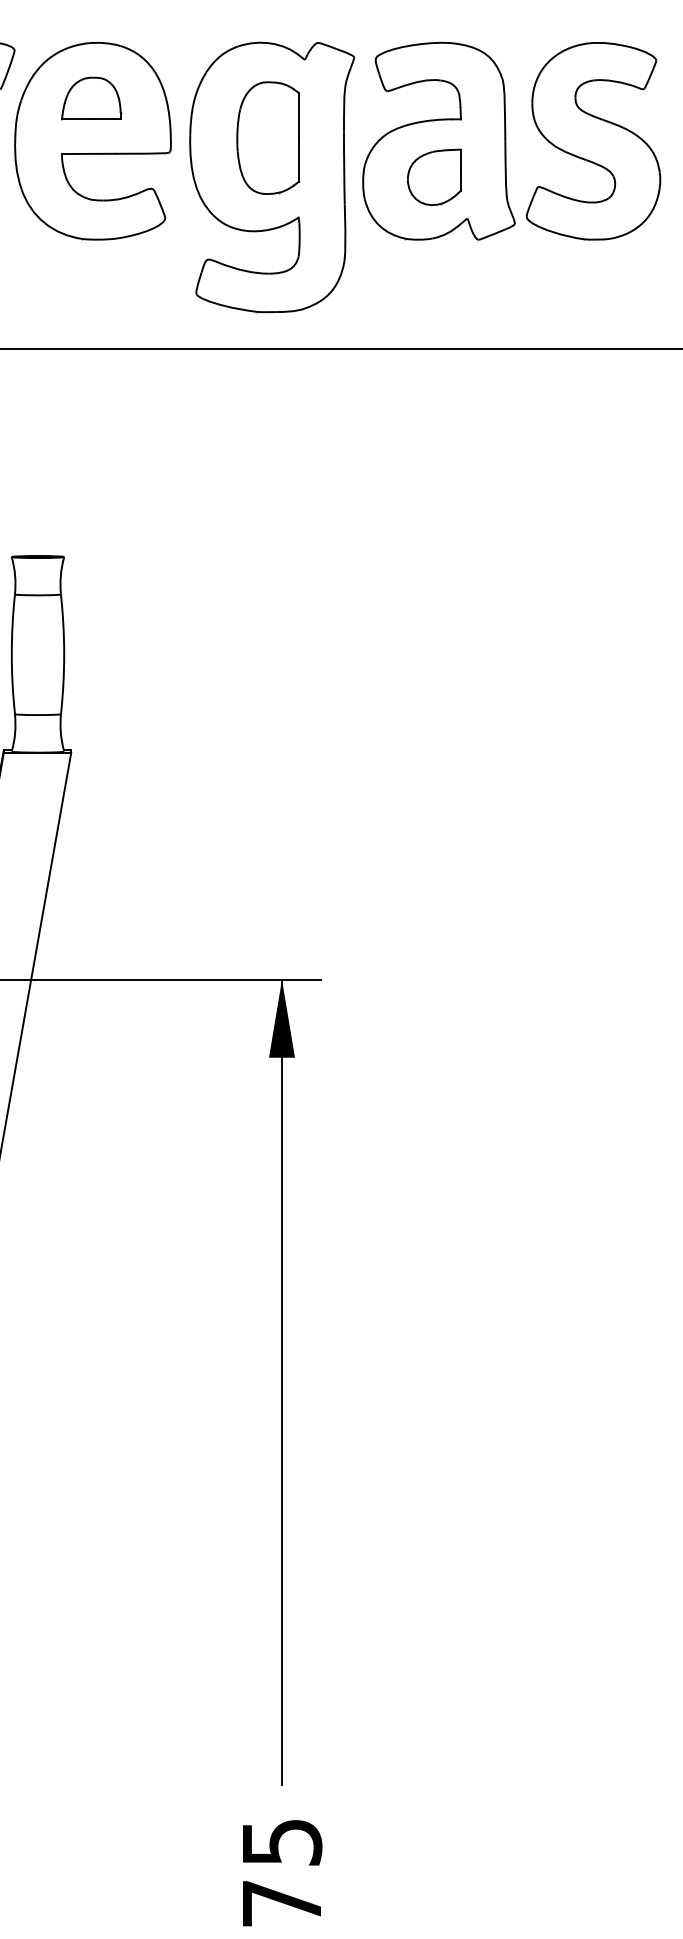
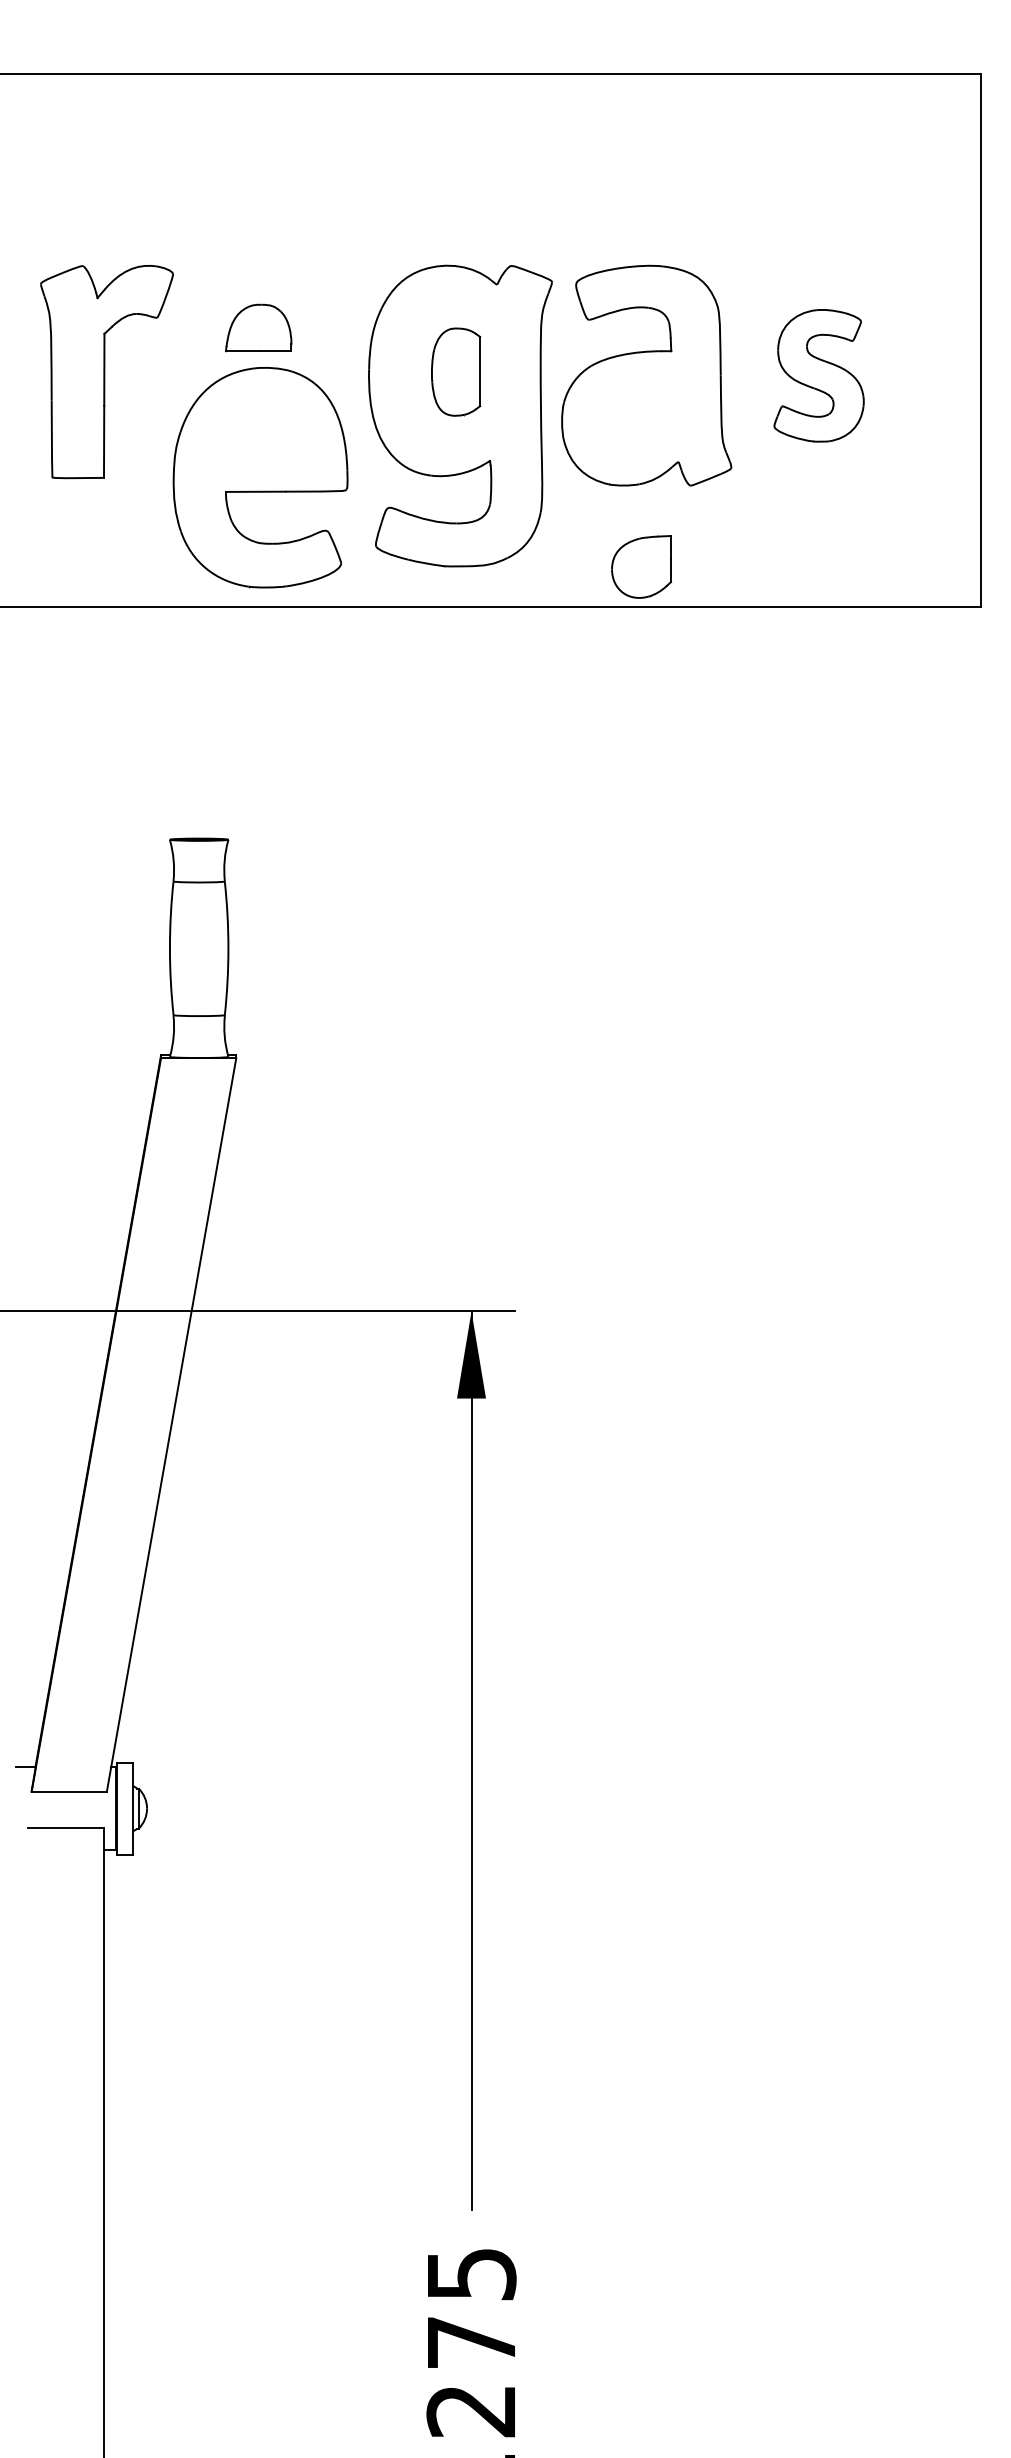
part: (267, 137) -> (455, 371), size x0.7
part: (92, 141) -> (260, 477), moved
part: (592, 141) -> (818, 375), size x0.6
part: (434, 176) -> (641, 566), moved

